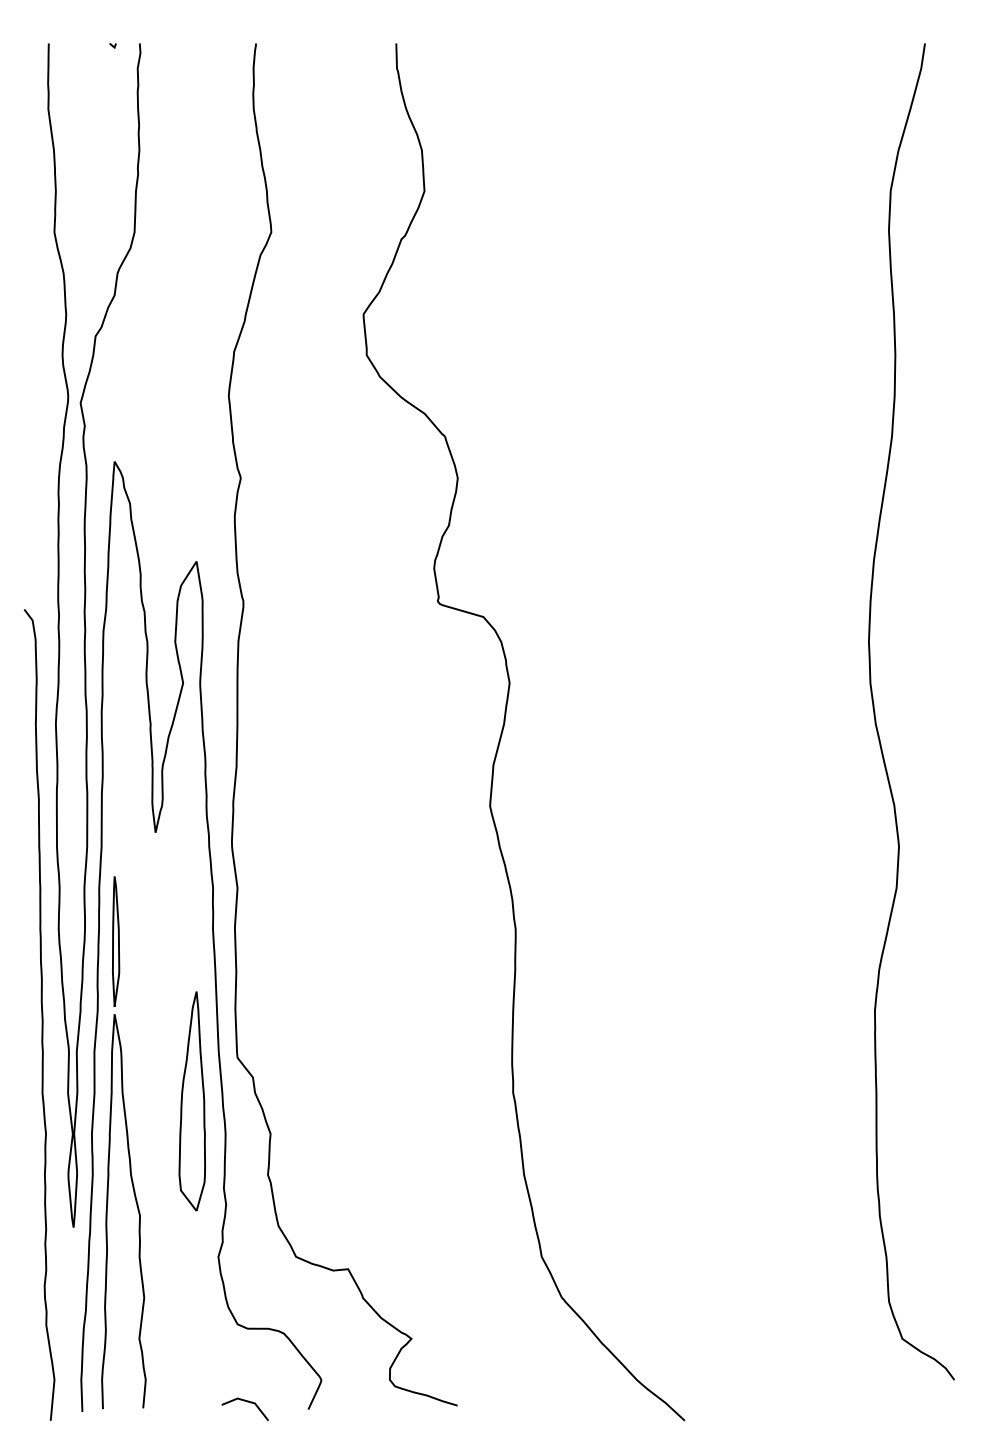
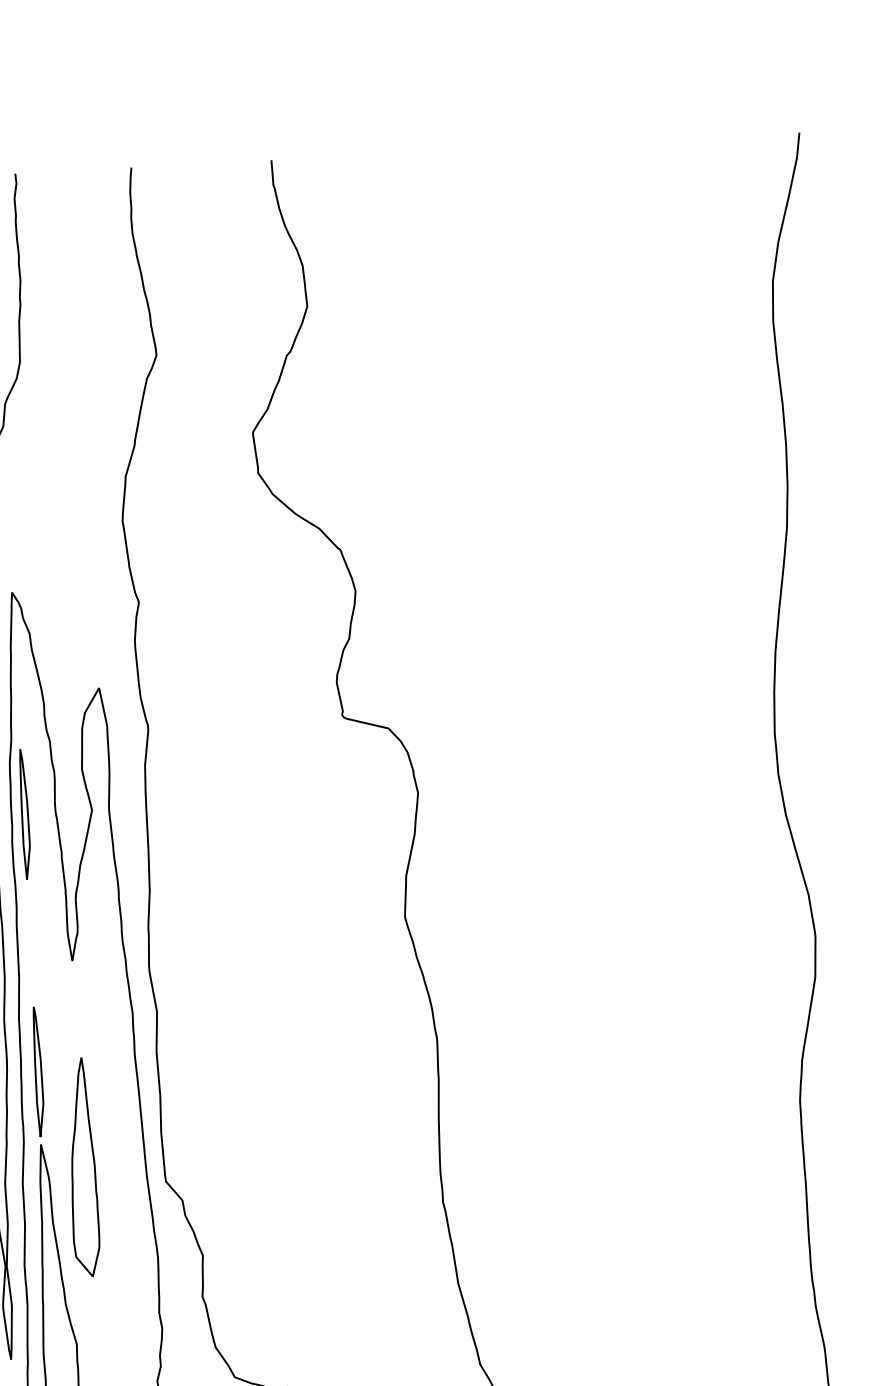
part: (116, 683) -> (25, 814), added
part: (191, 1101) -> (82, 1167), moved

